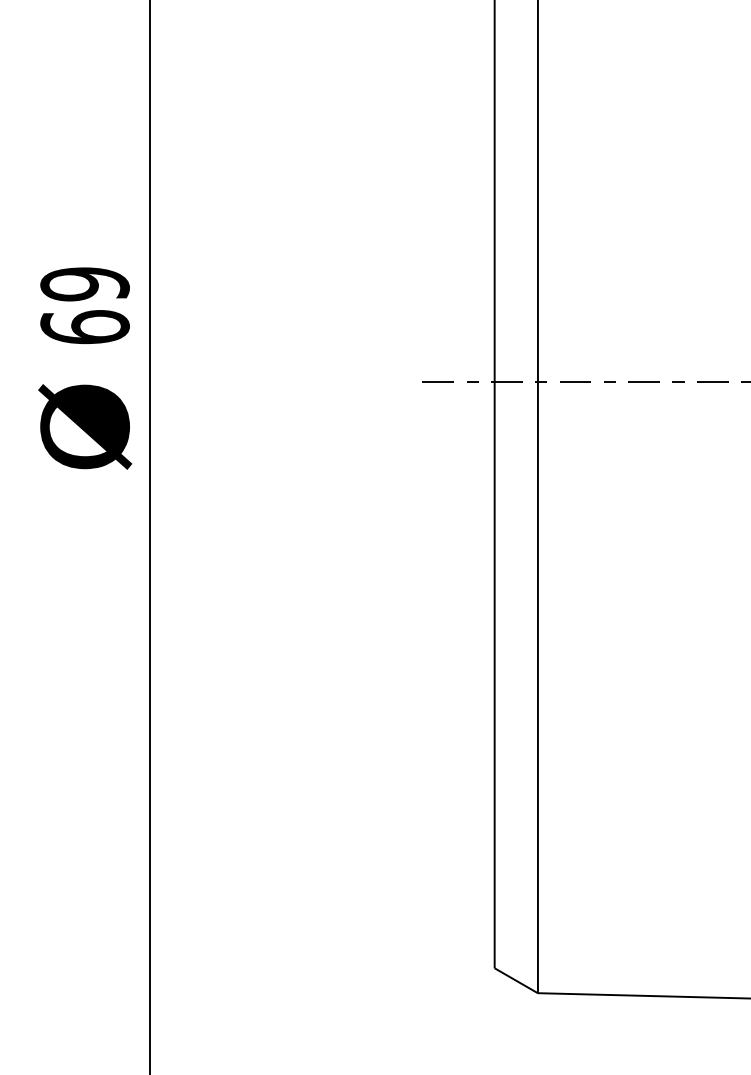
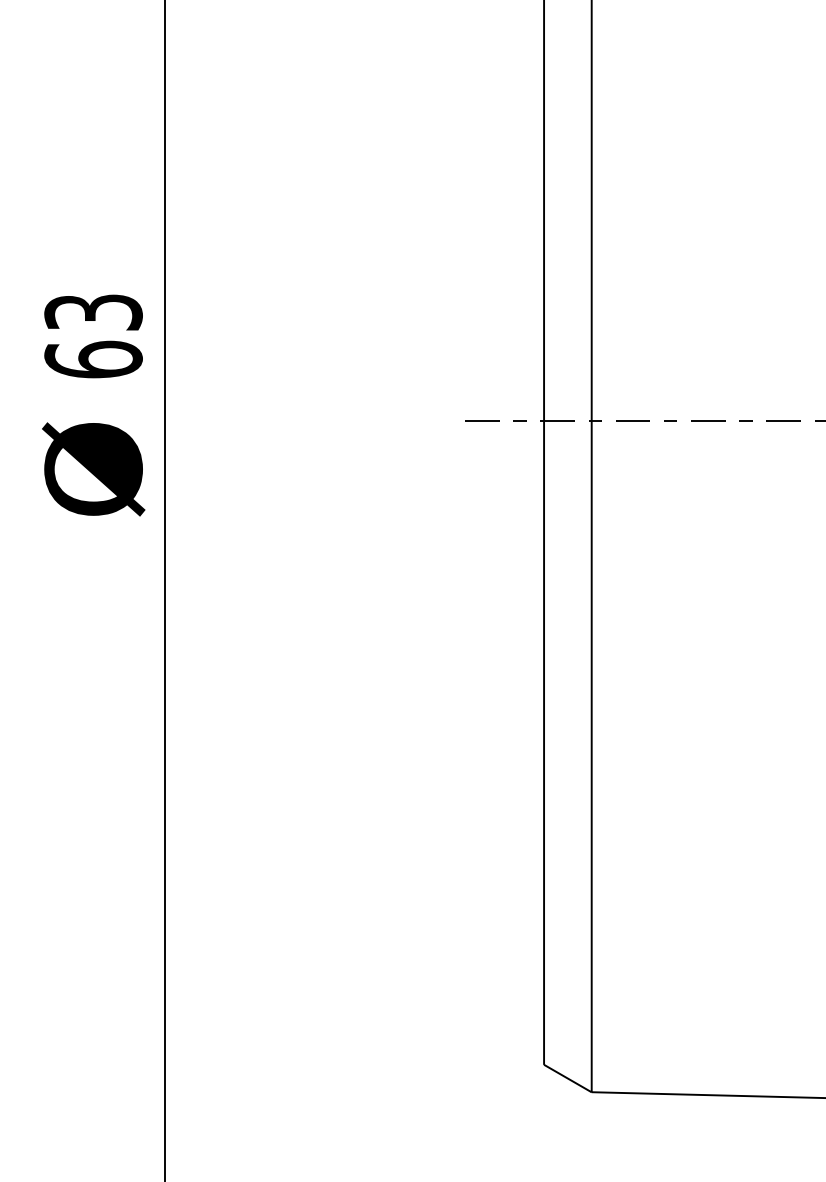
text: (84, 284) -> (92, 312), 69 -> 63

